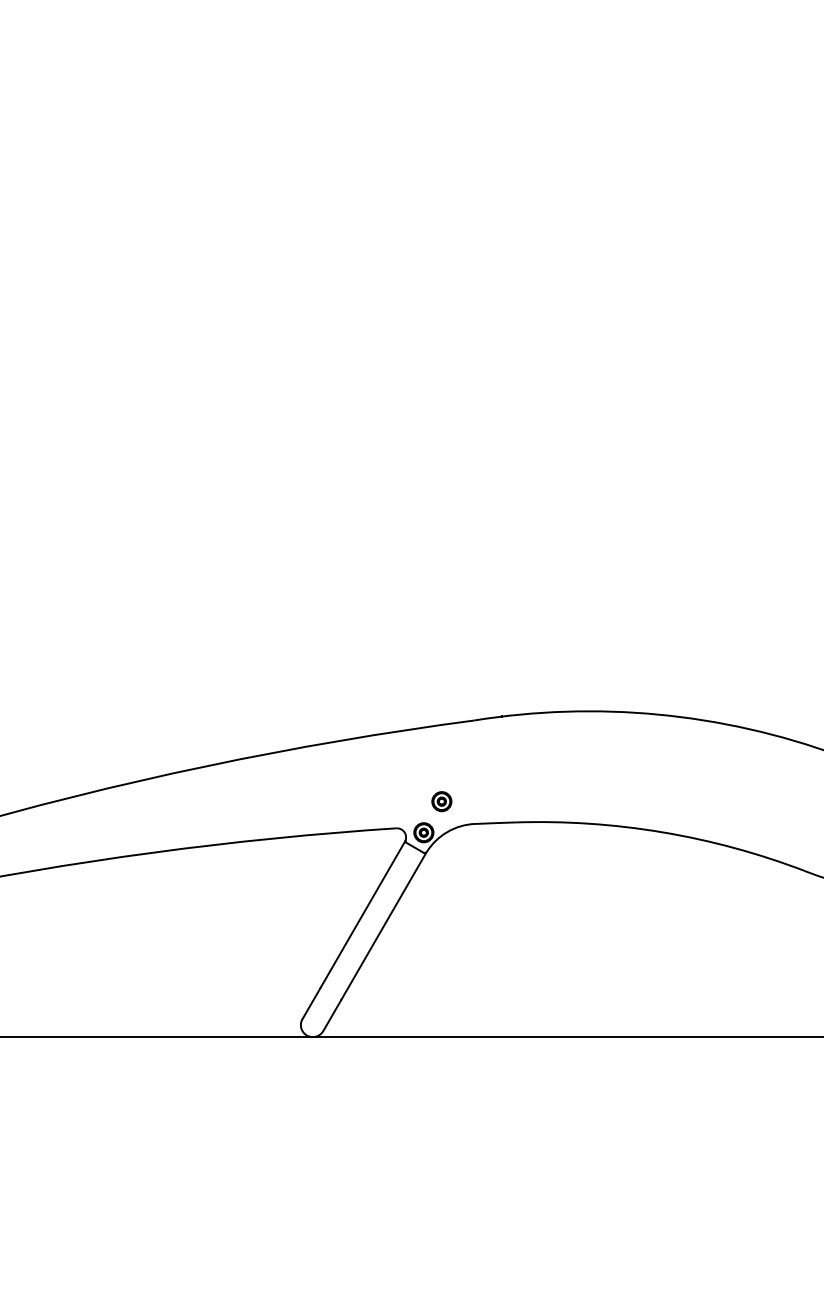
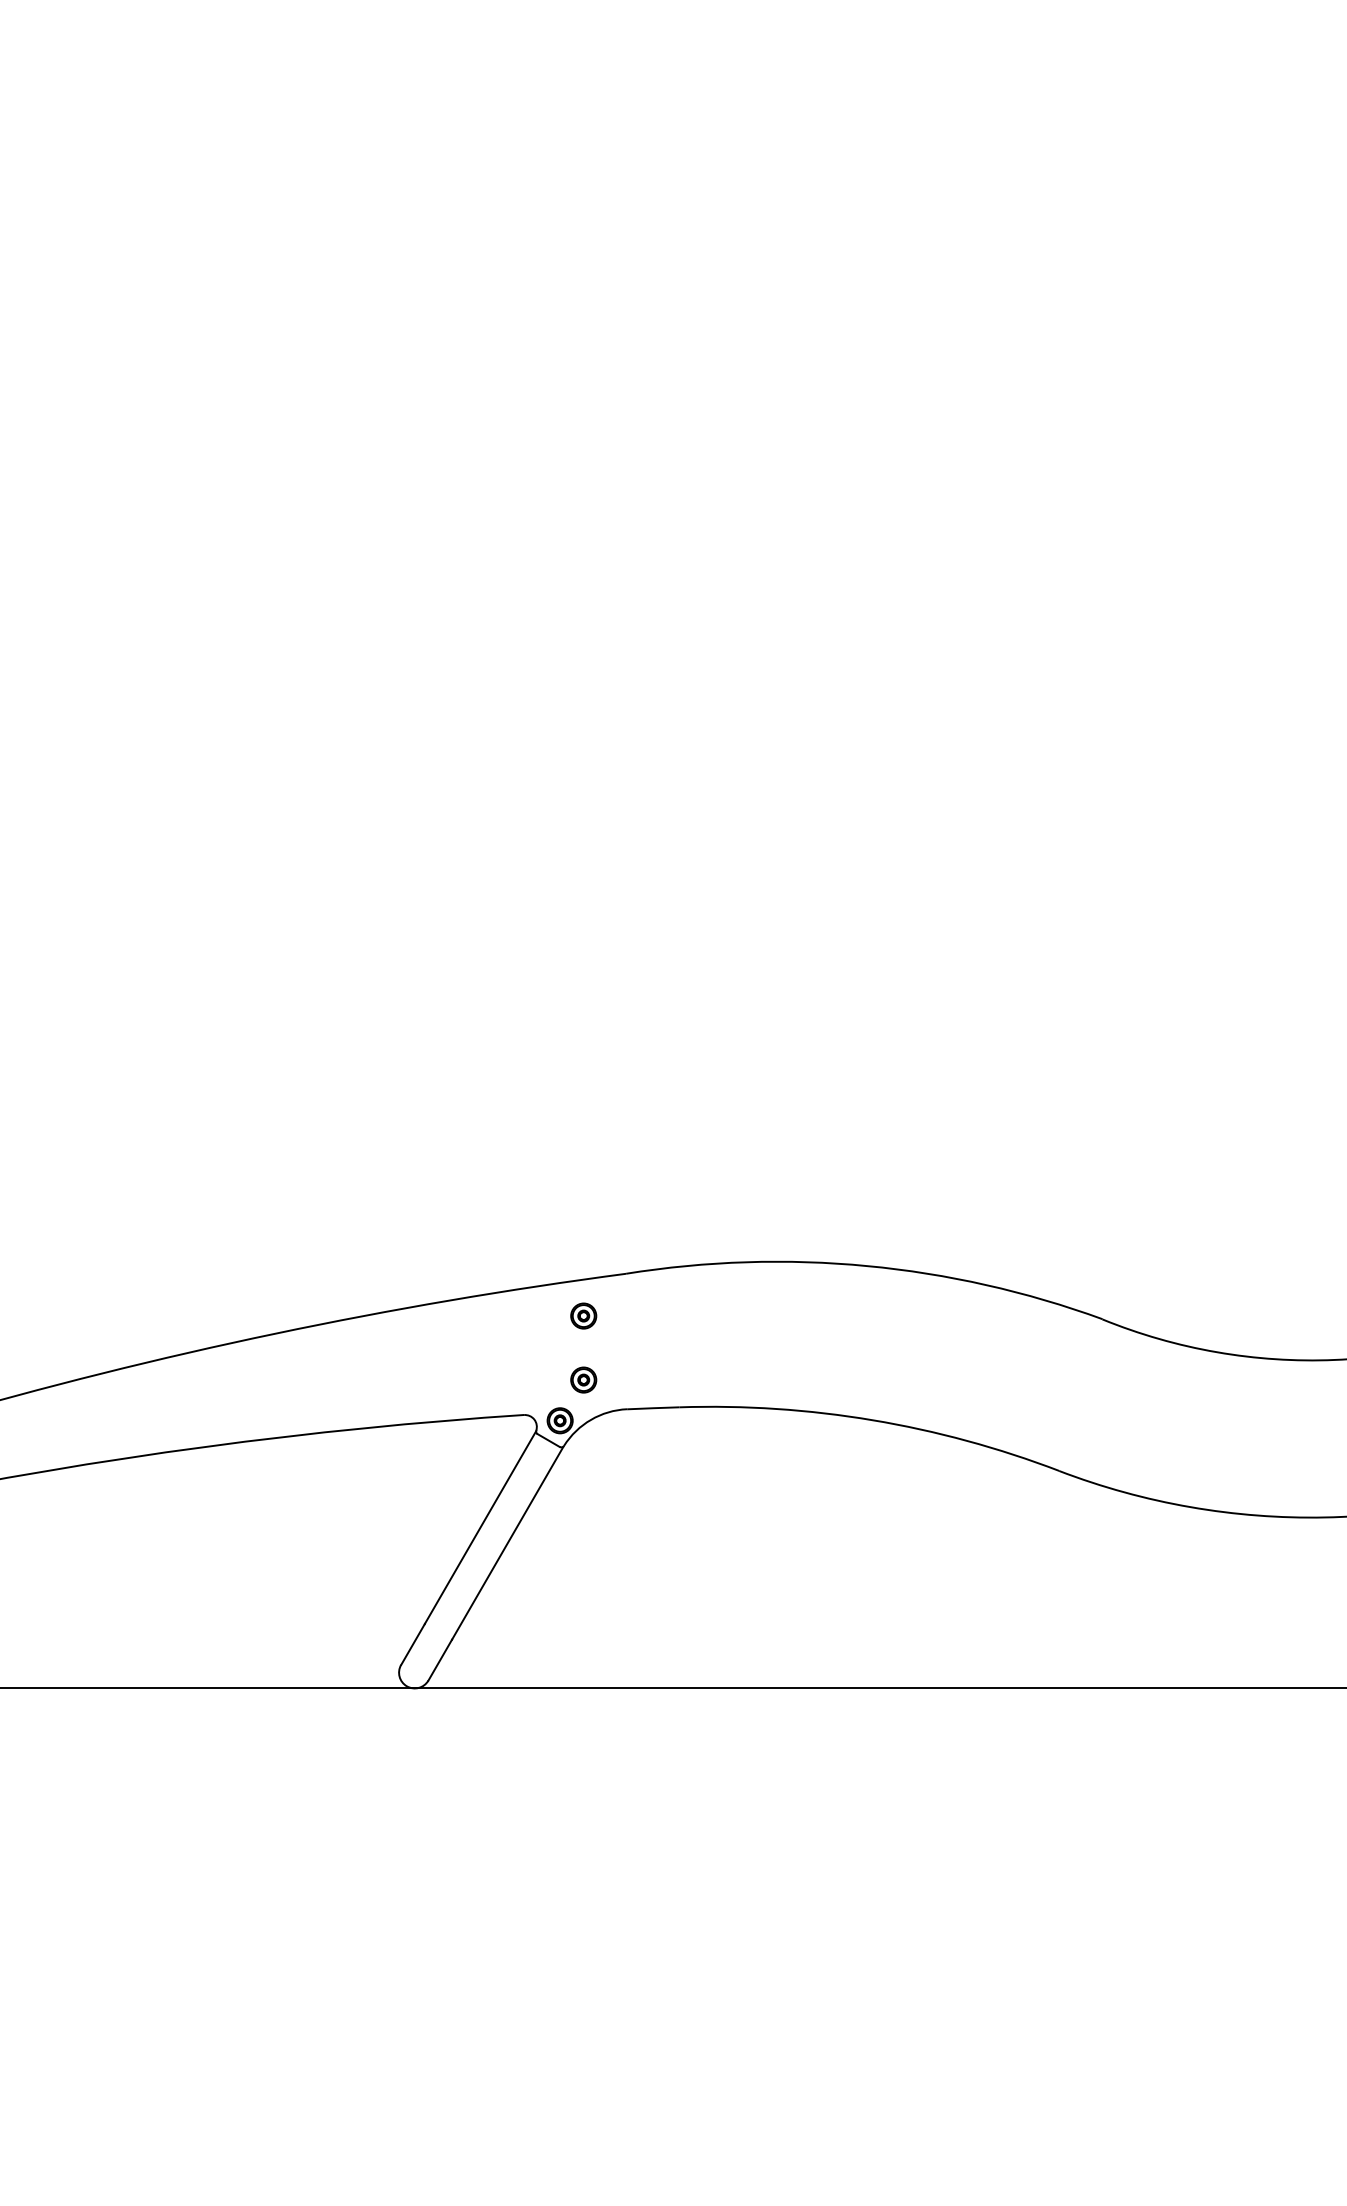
part: (441, 752) -> (583, 1315), added

